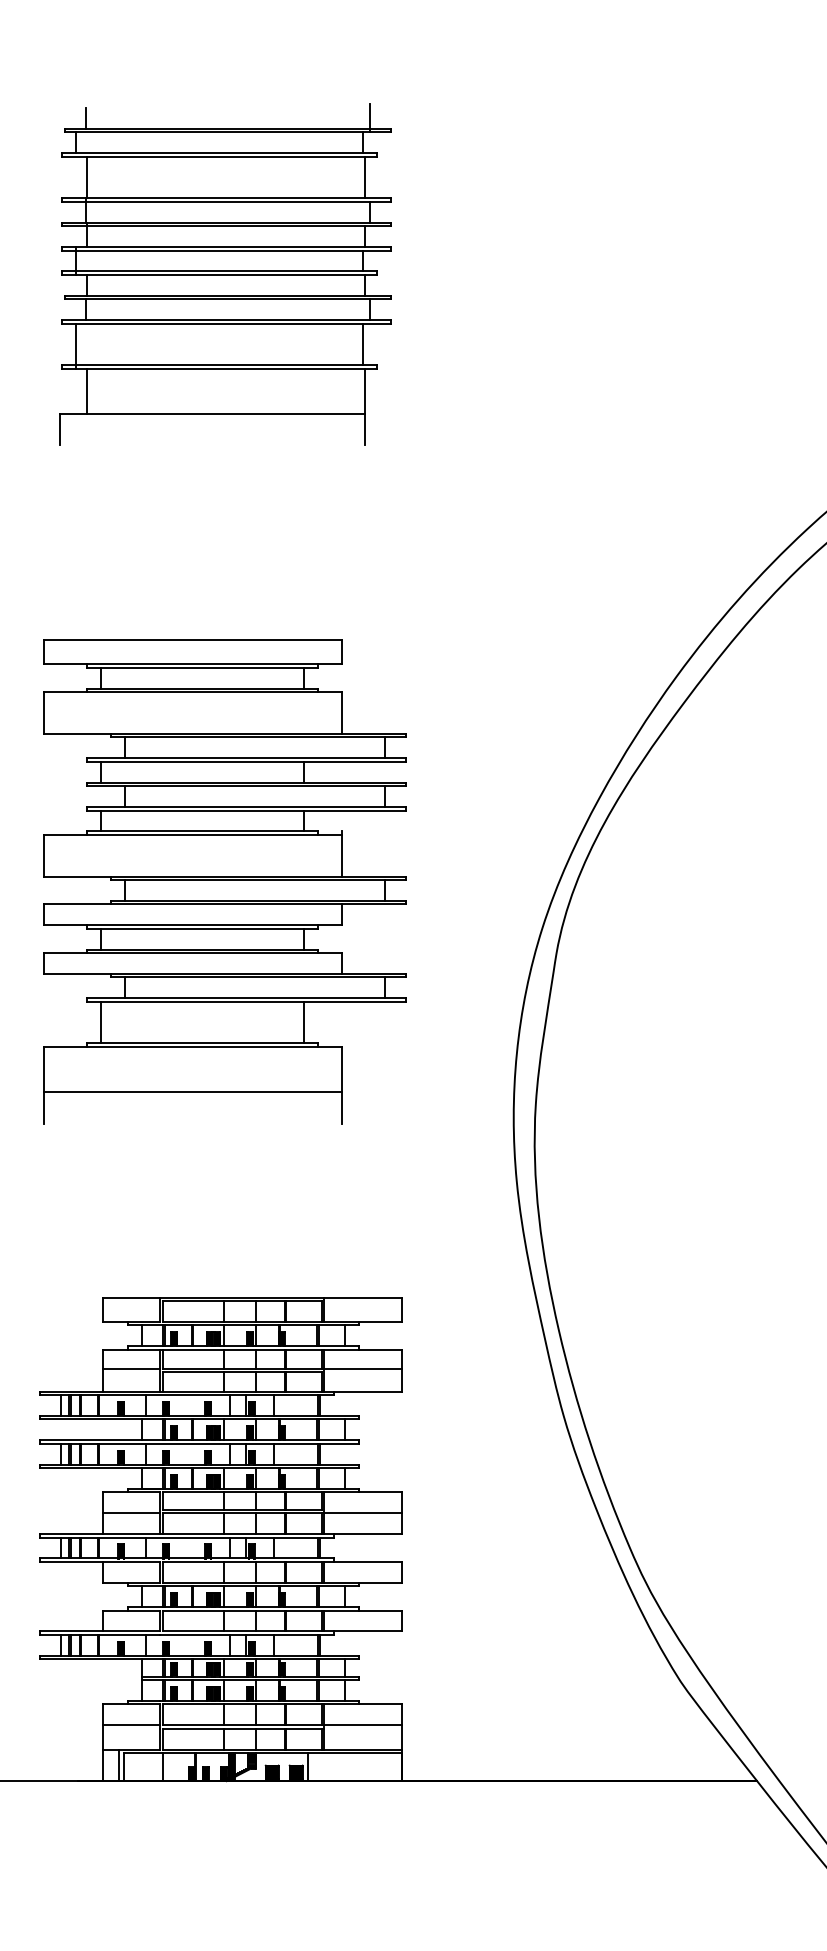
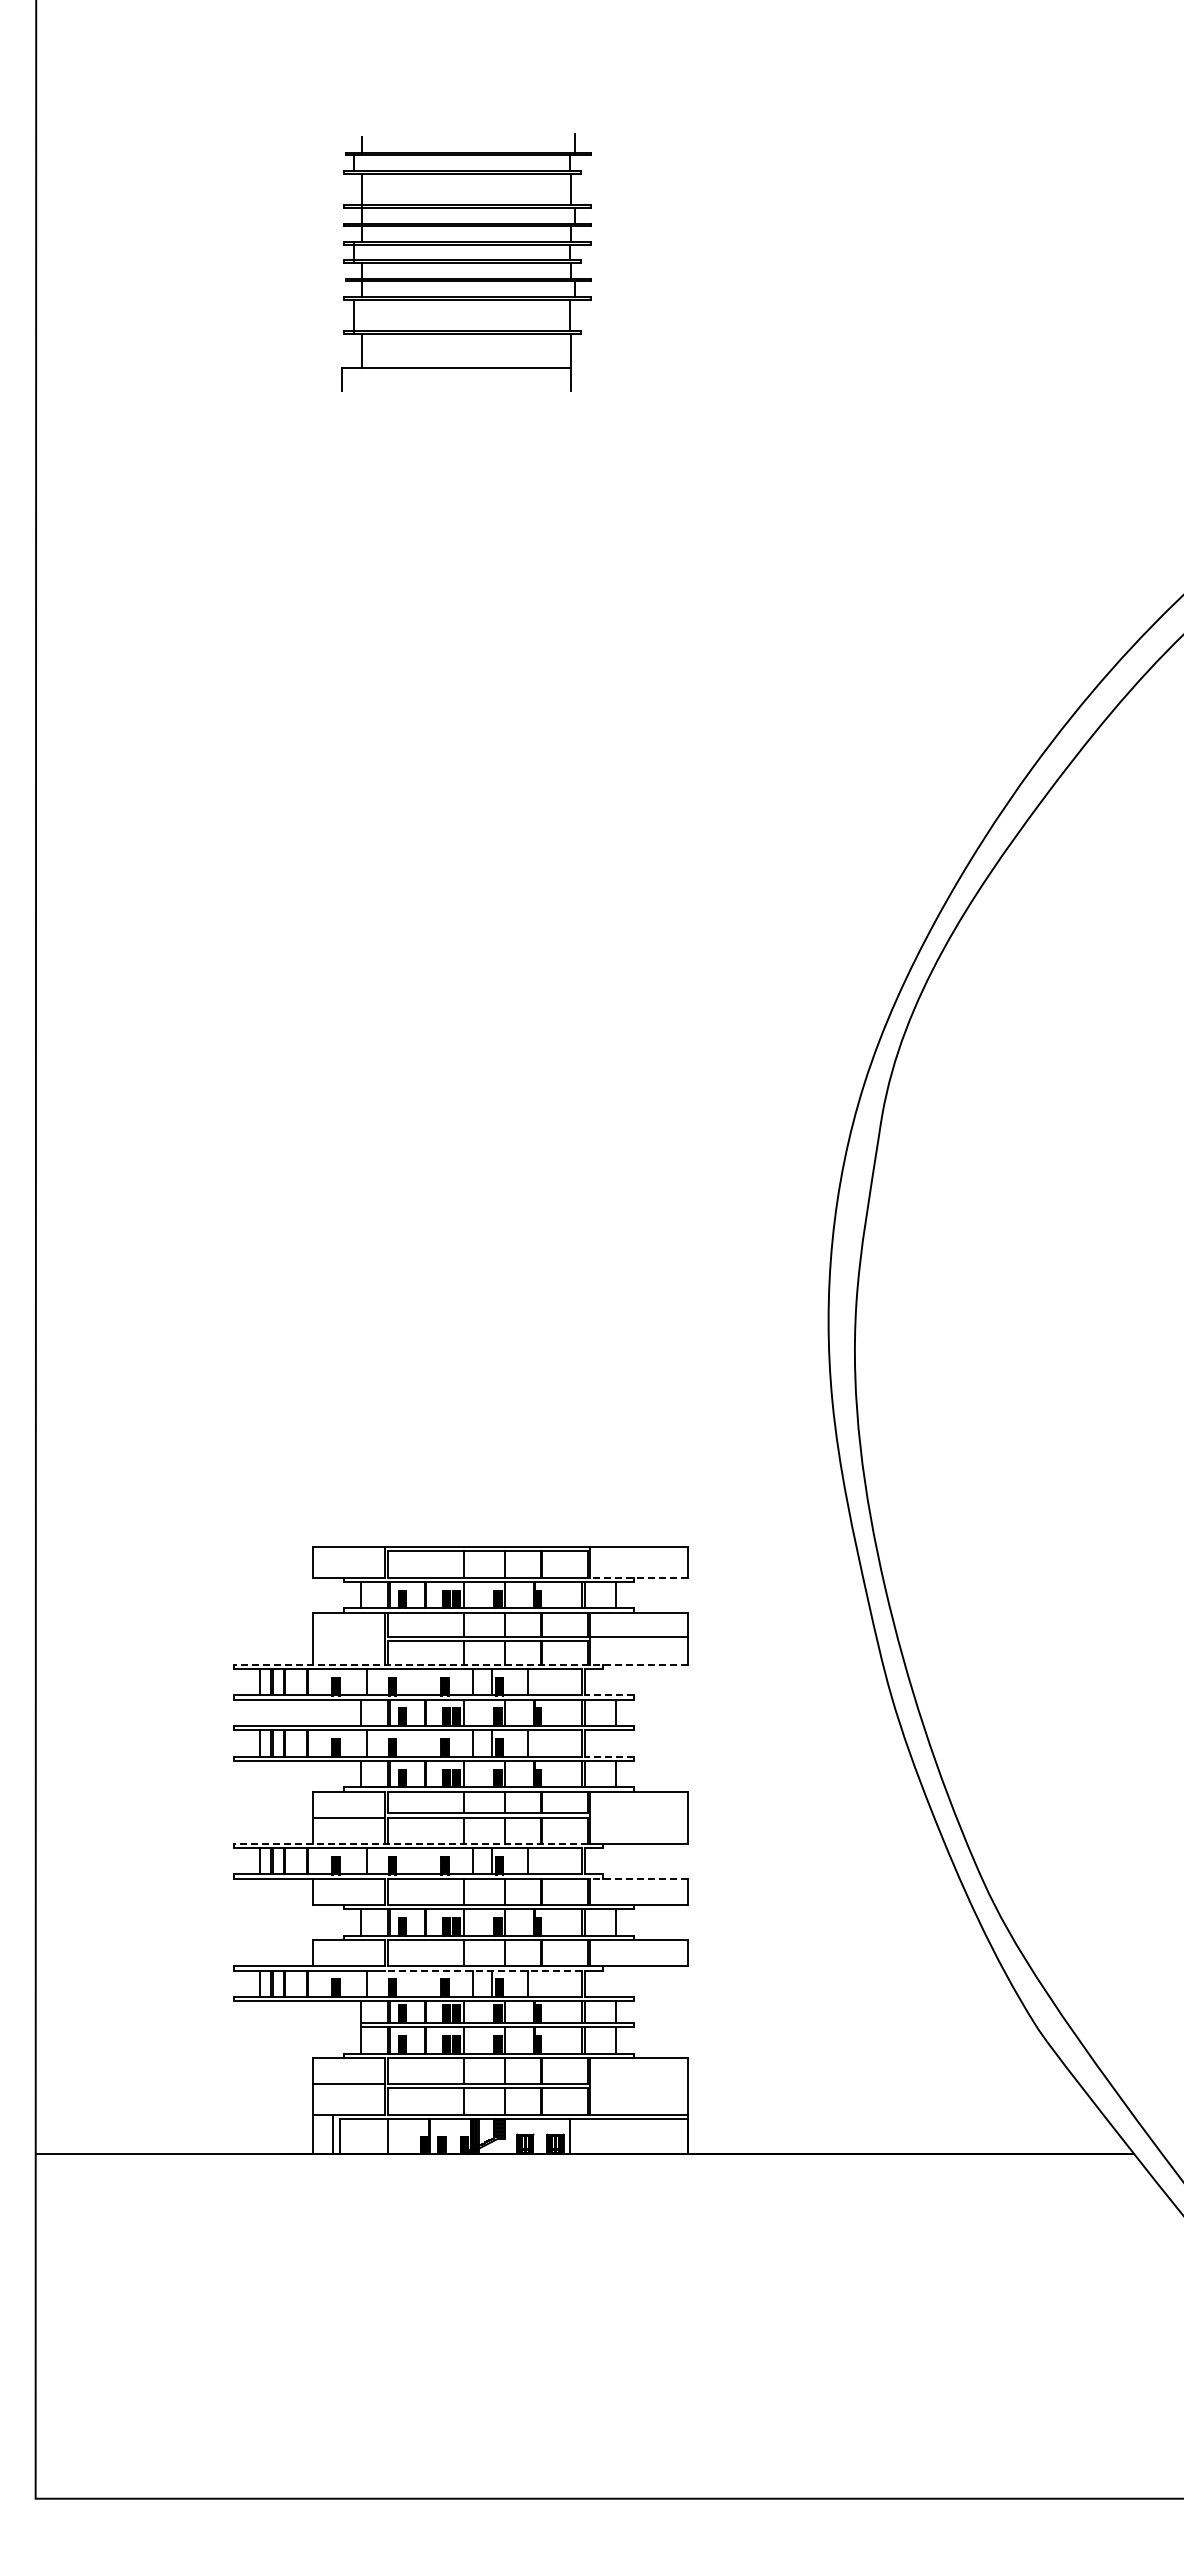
part: (225, 274) -> (466, 262), size x0.6
part: (224, 881) -> (465, 1024), removed
line: (363, 1321) -> (639, 1577), solid -> dashed
line: (131, 1368) -> (348, 1636), removed
line: (220, 1391) -> (460, 1664), solid -> dashed
line: (339, 1415) -> (609, 1695), solid -> dashed
line: (339, 1464) -> (609, 1756), solid -> dashed
line: (363, 1513) -> (639, 1817), removed
line: (180, 1533) -> (410, 1843), solid -> dashed
line: (363, 1561) -> (639, 1878), solid -> dashed
line: (238, 1634) -> (483, 1970), solid -> dashed
line: (363, 1725) -> (639, 2084), removed

